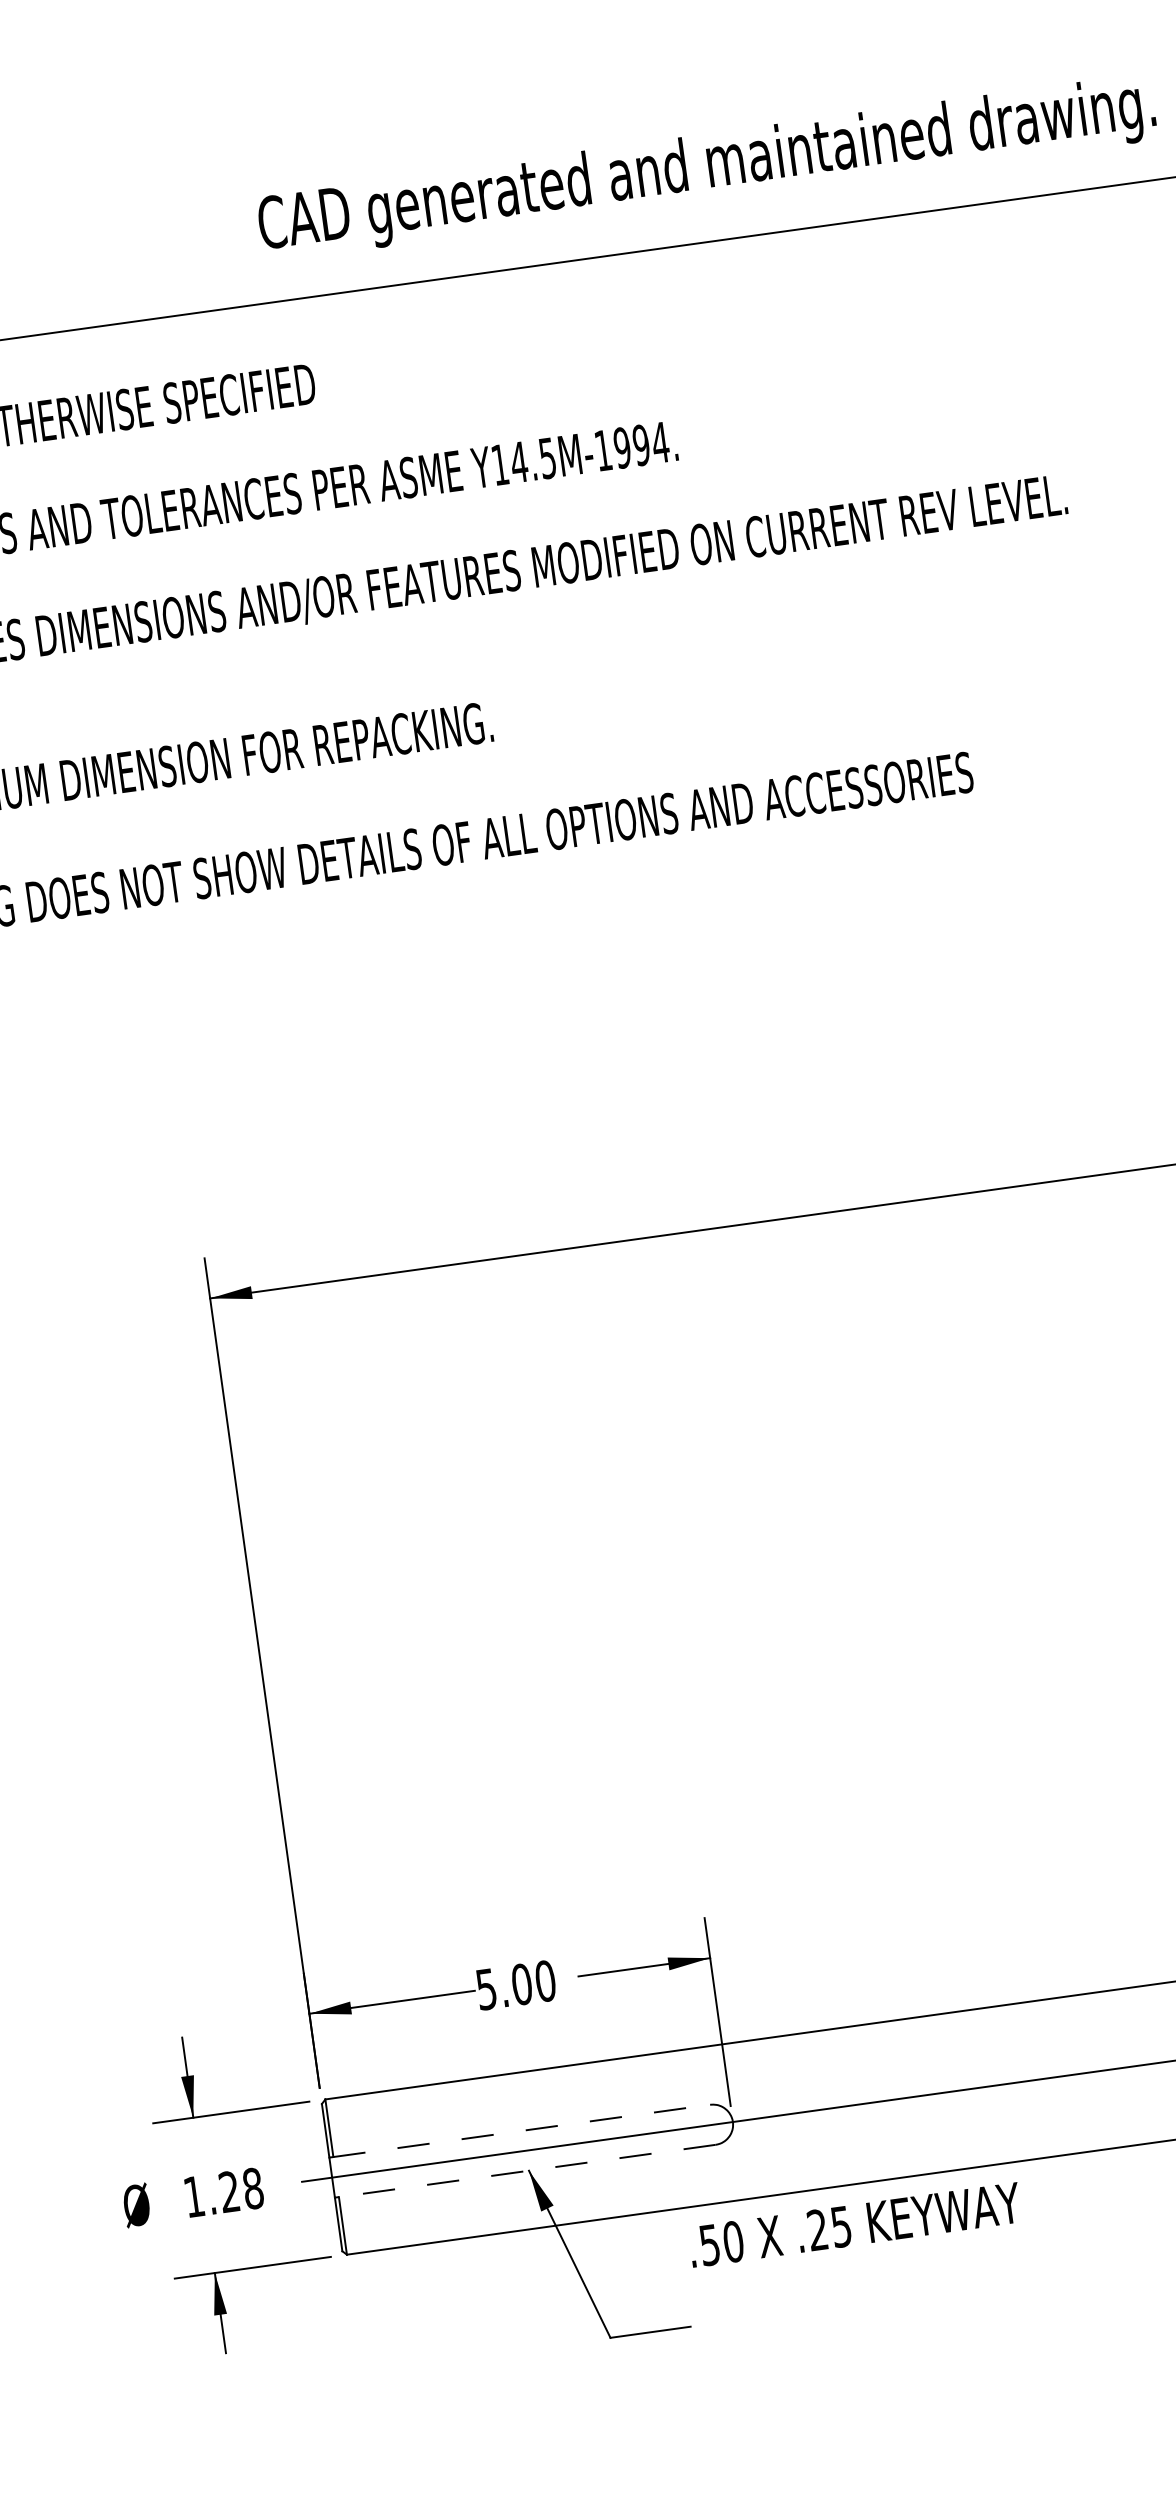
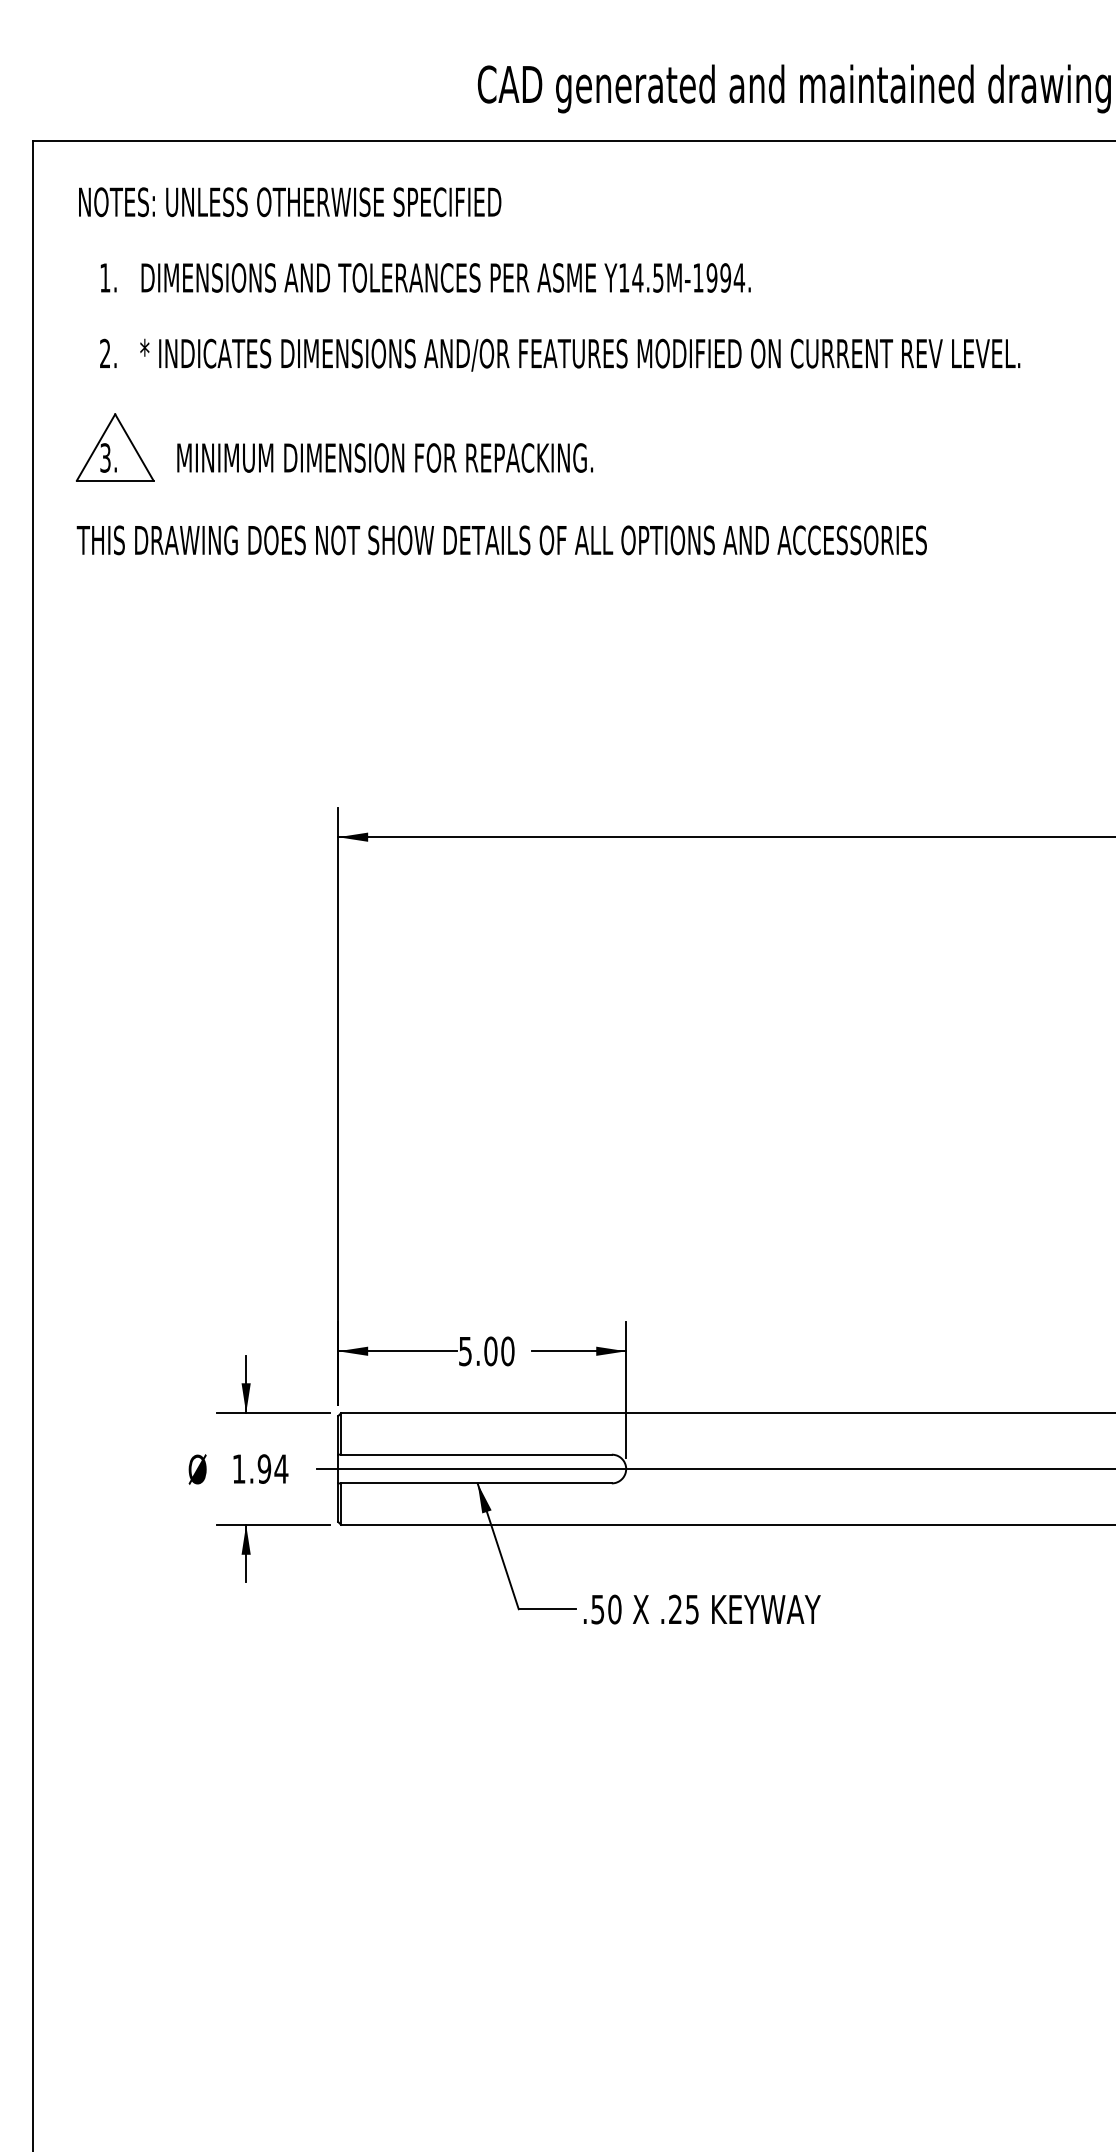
line: (521, 2130) -> (476, 1454), dashed -> solid
line: (526, 2171) -> (475, 1483), dashed -> solid
text: (240, 2189) -> (272, 1468), 1.28 -> 1.94
text: (855, 2224) -> (702, 1609), moved

